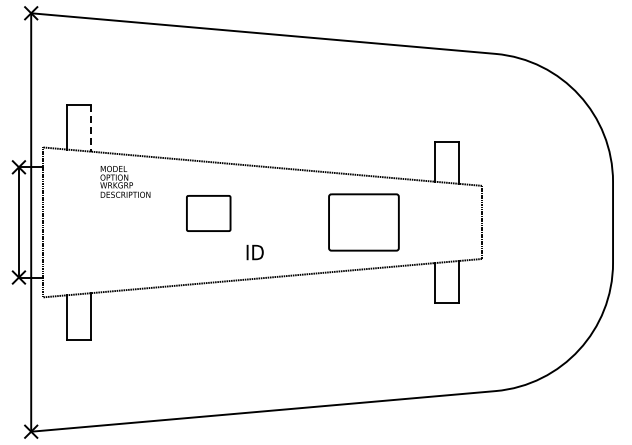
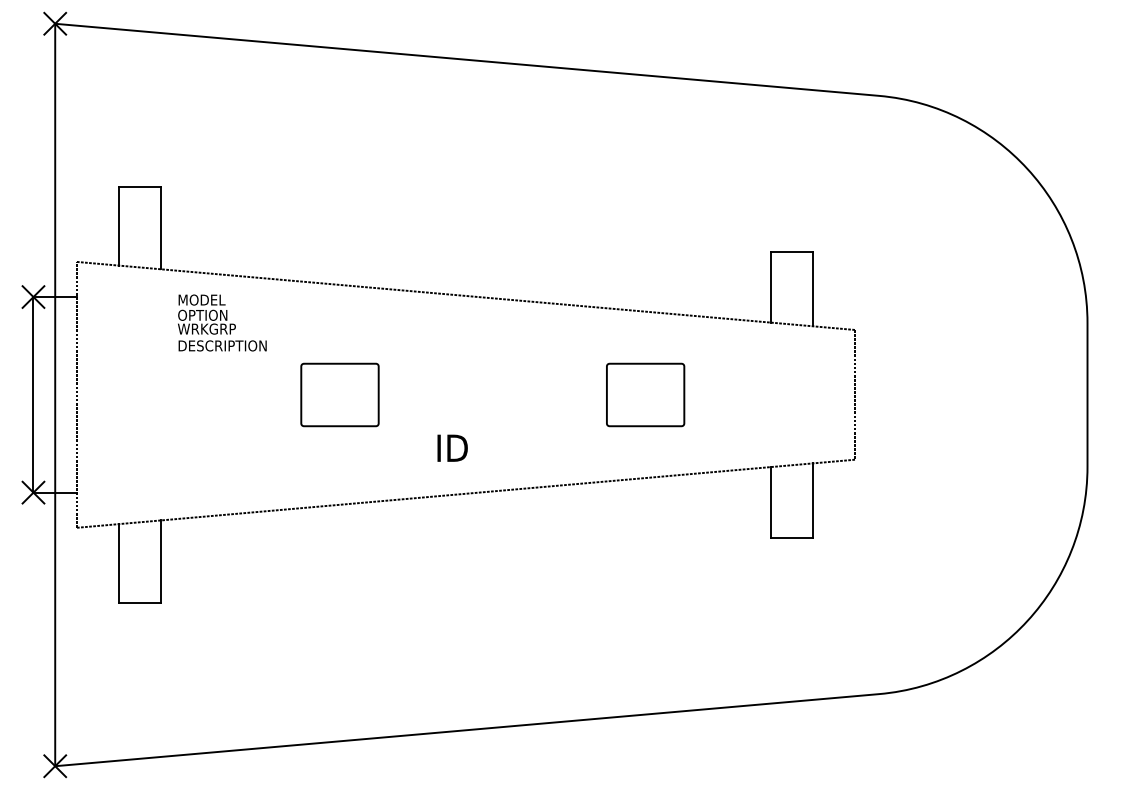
line: (91, 129) -> (162, 229), dashed -> solid
part: (208, 213) -> (339, 395), moved
part: (363, 222) -> (644, 395), size x0.62

